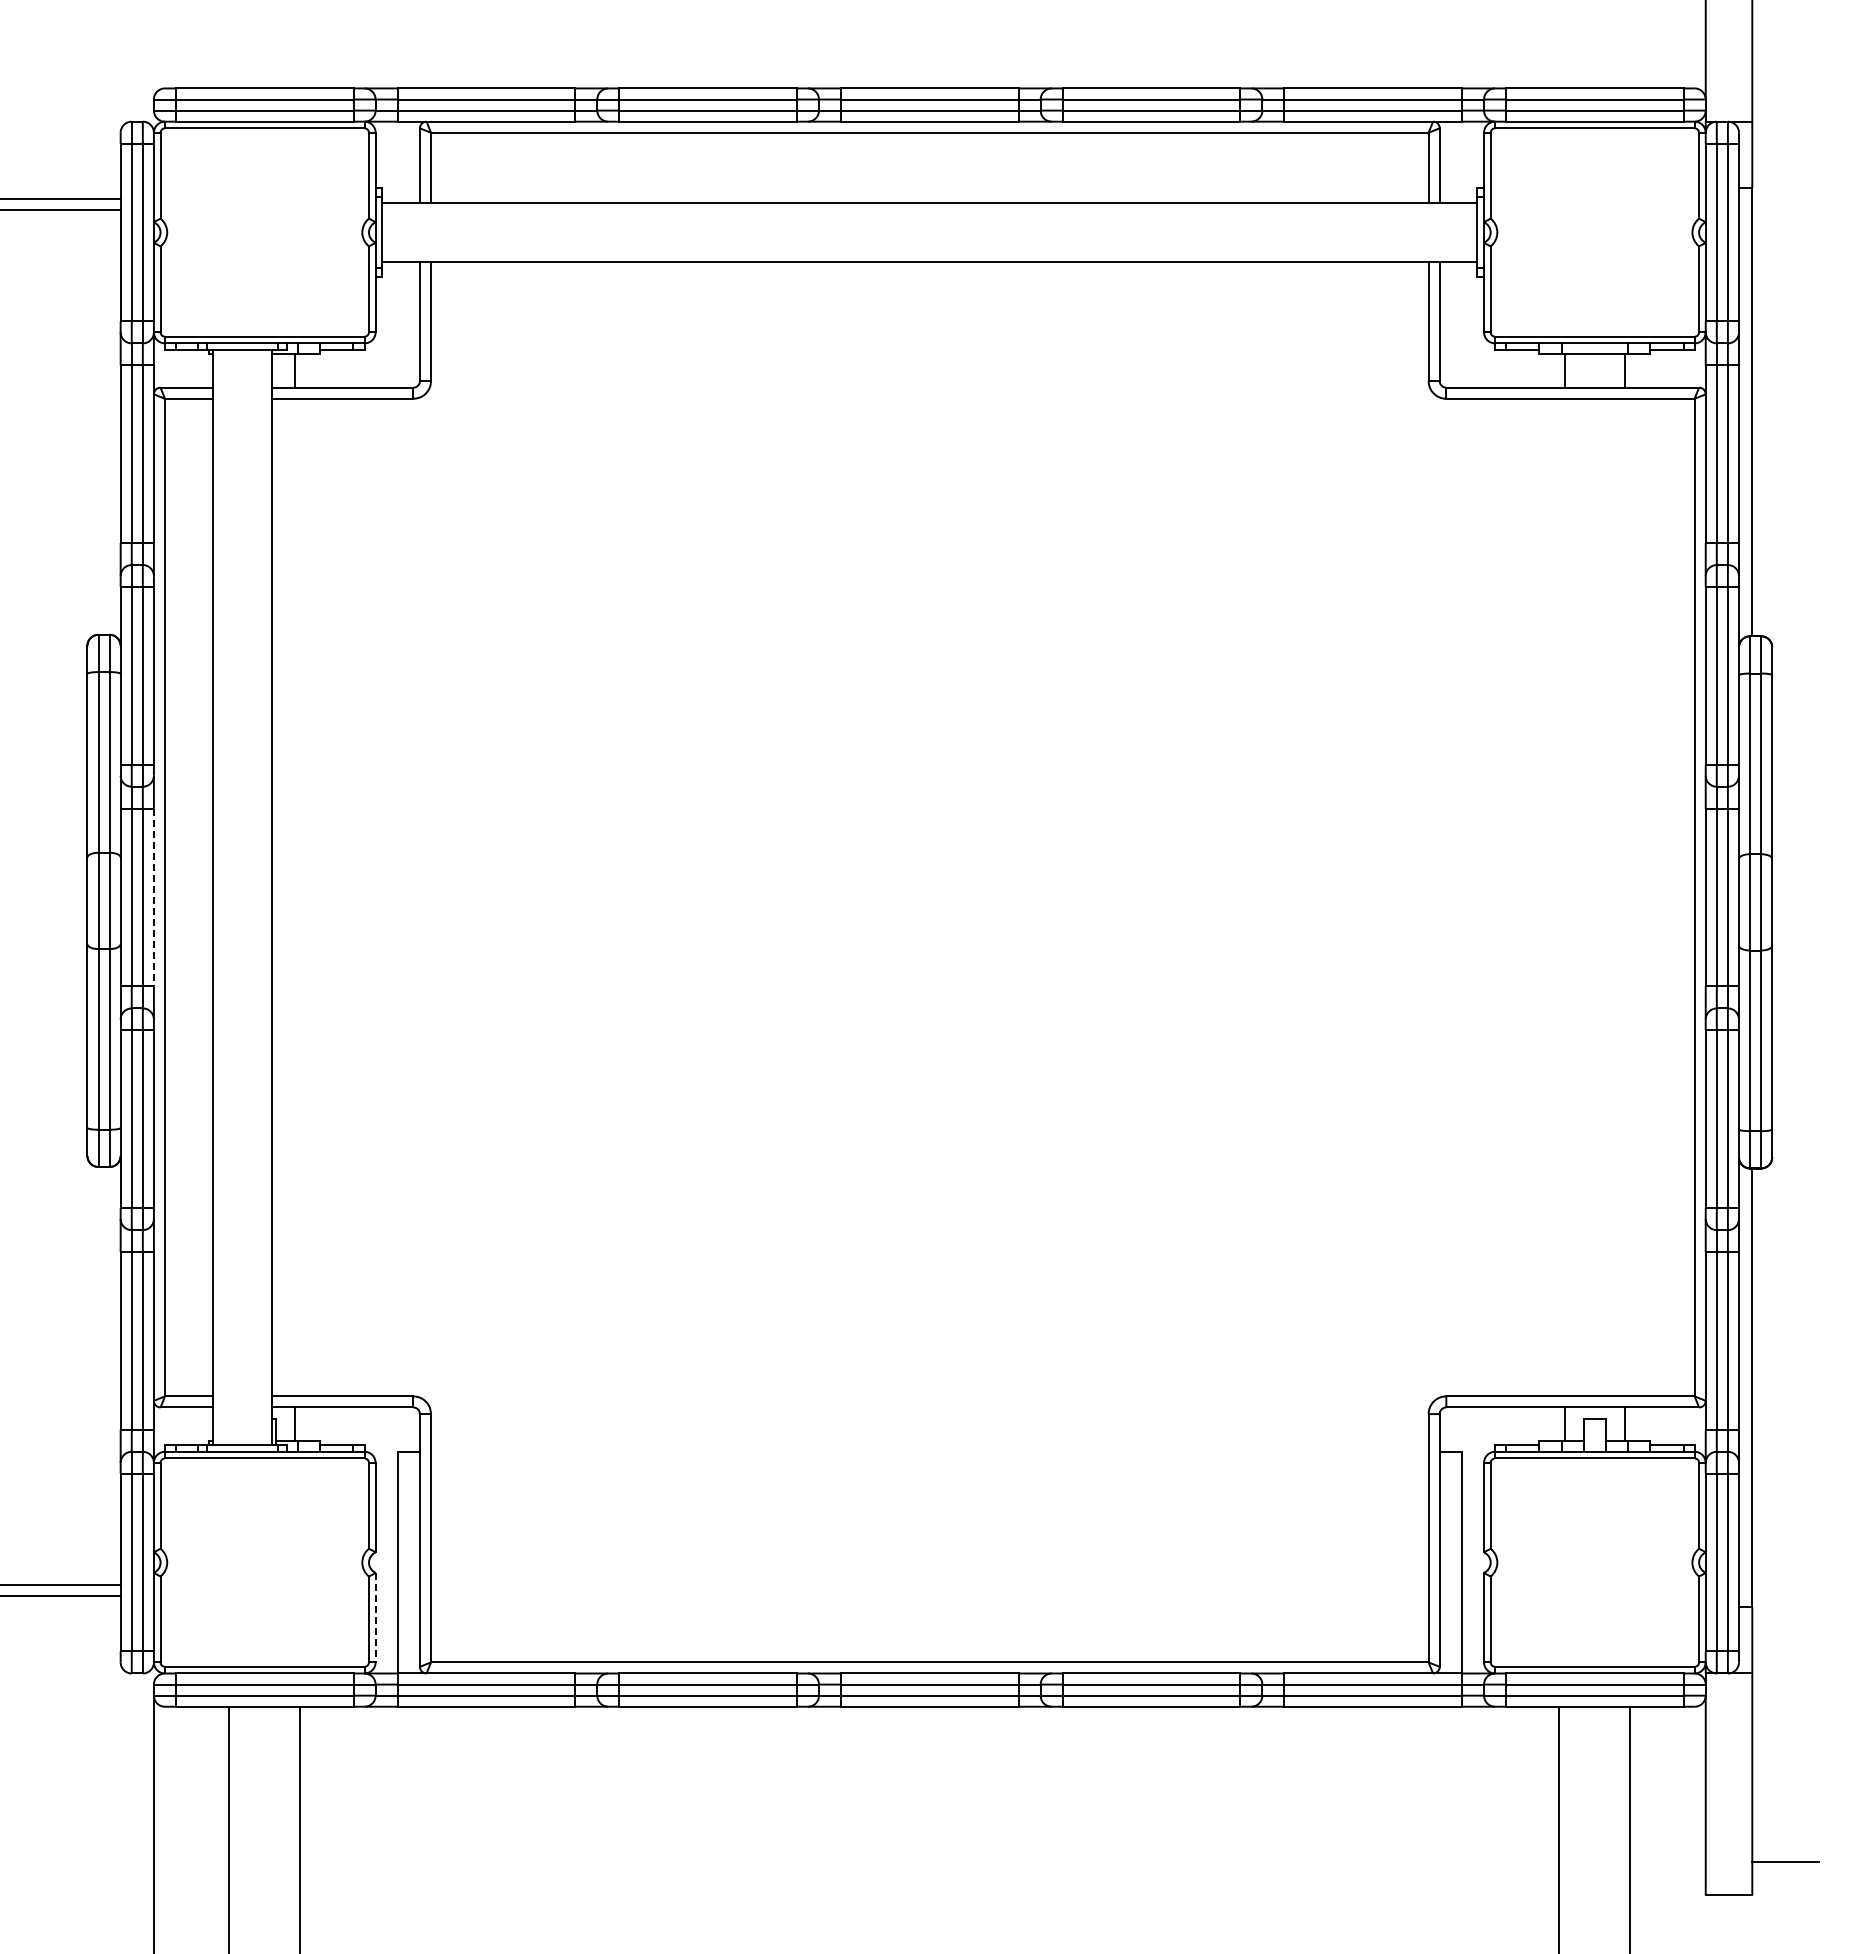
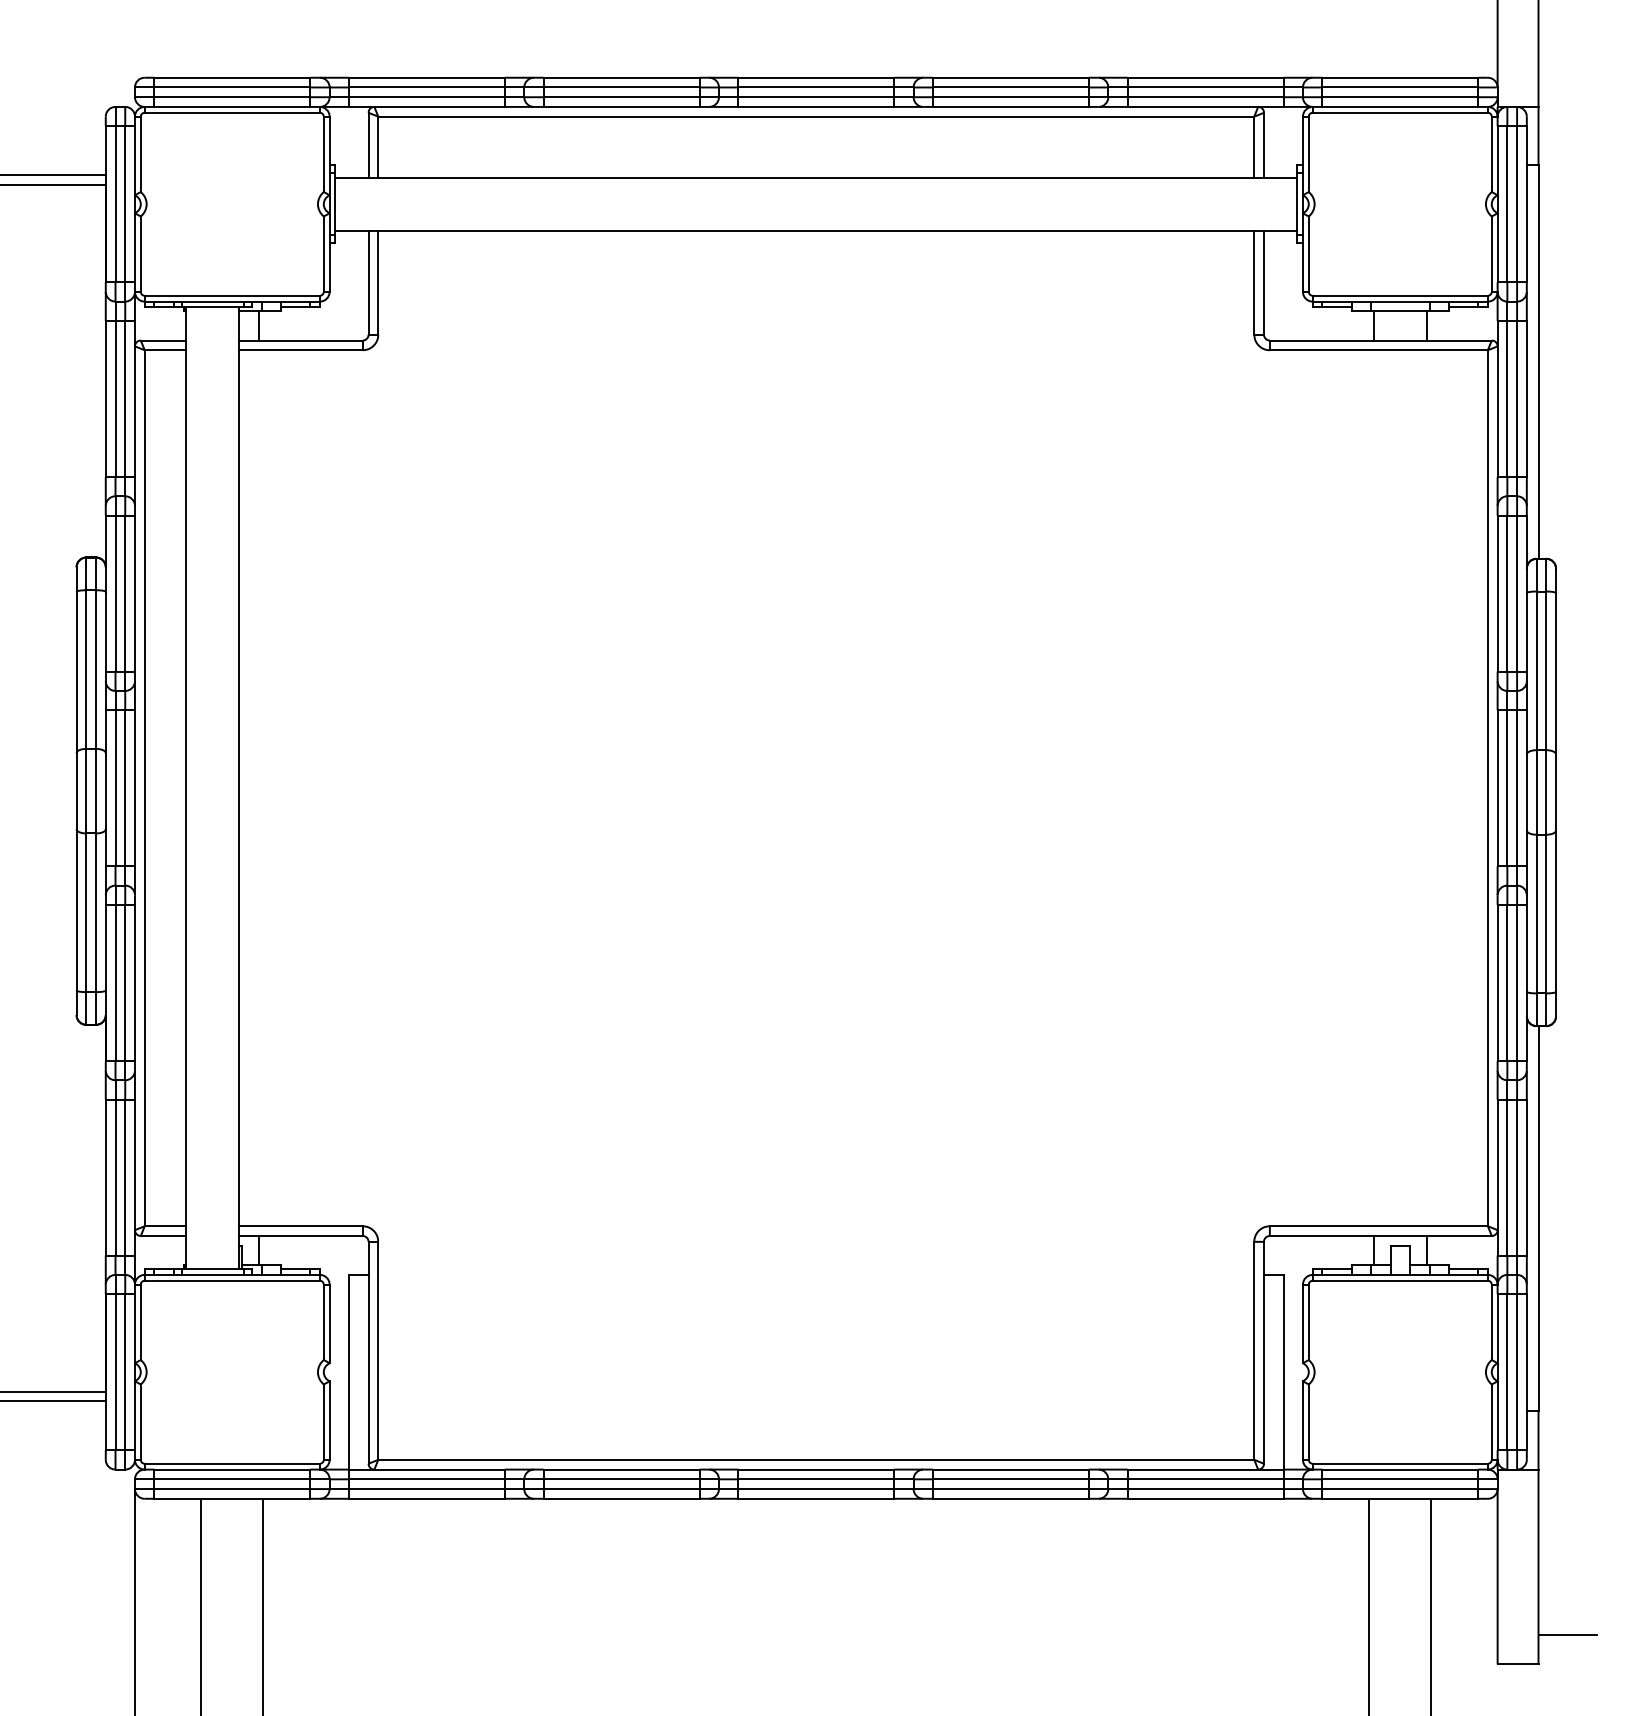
line: (153, 897) -> (134, 788), dashed -> solid
line: (375, 1617) -> (329, 1420), dashed -> solid

